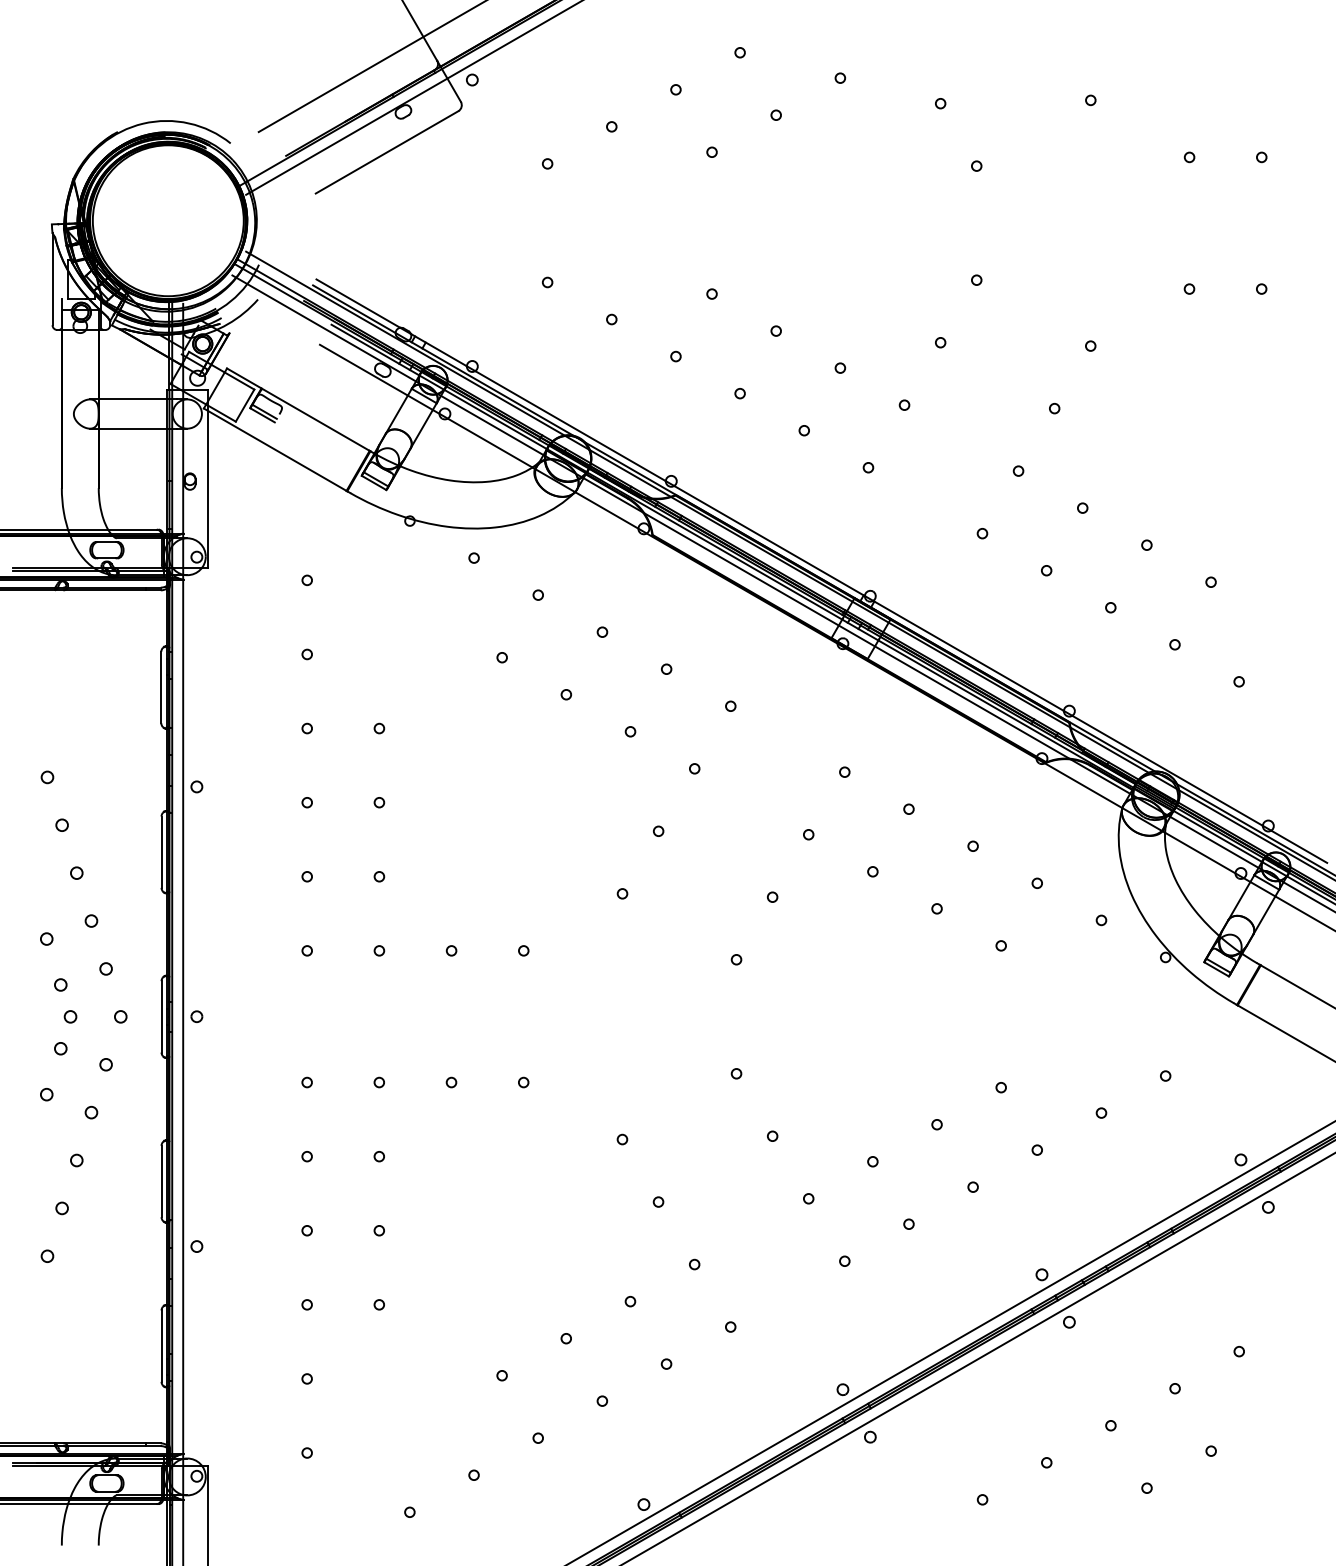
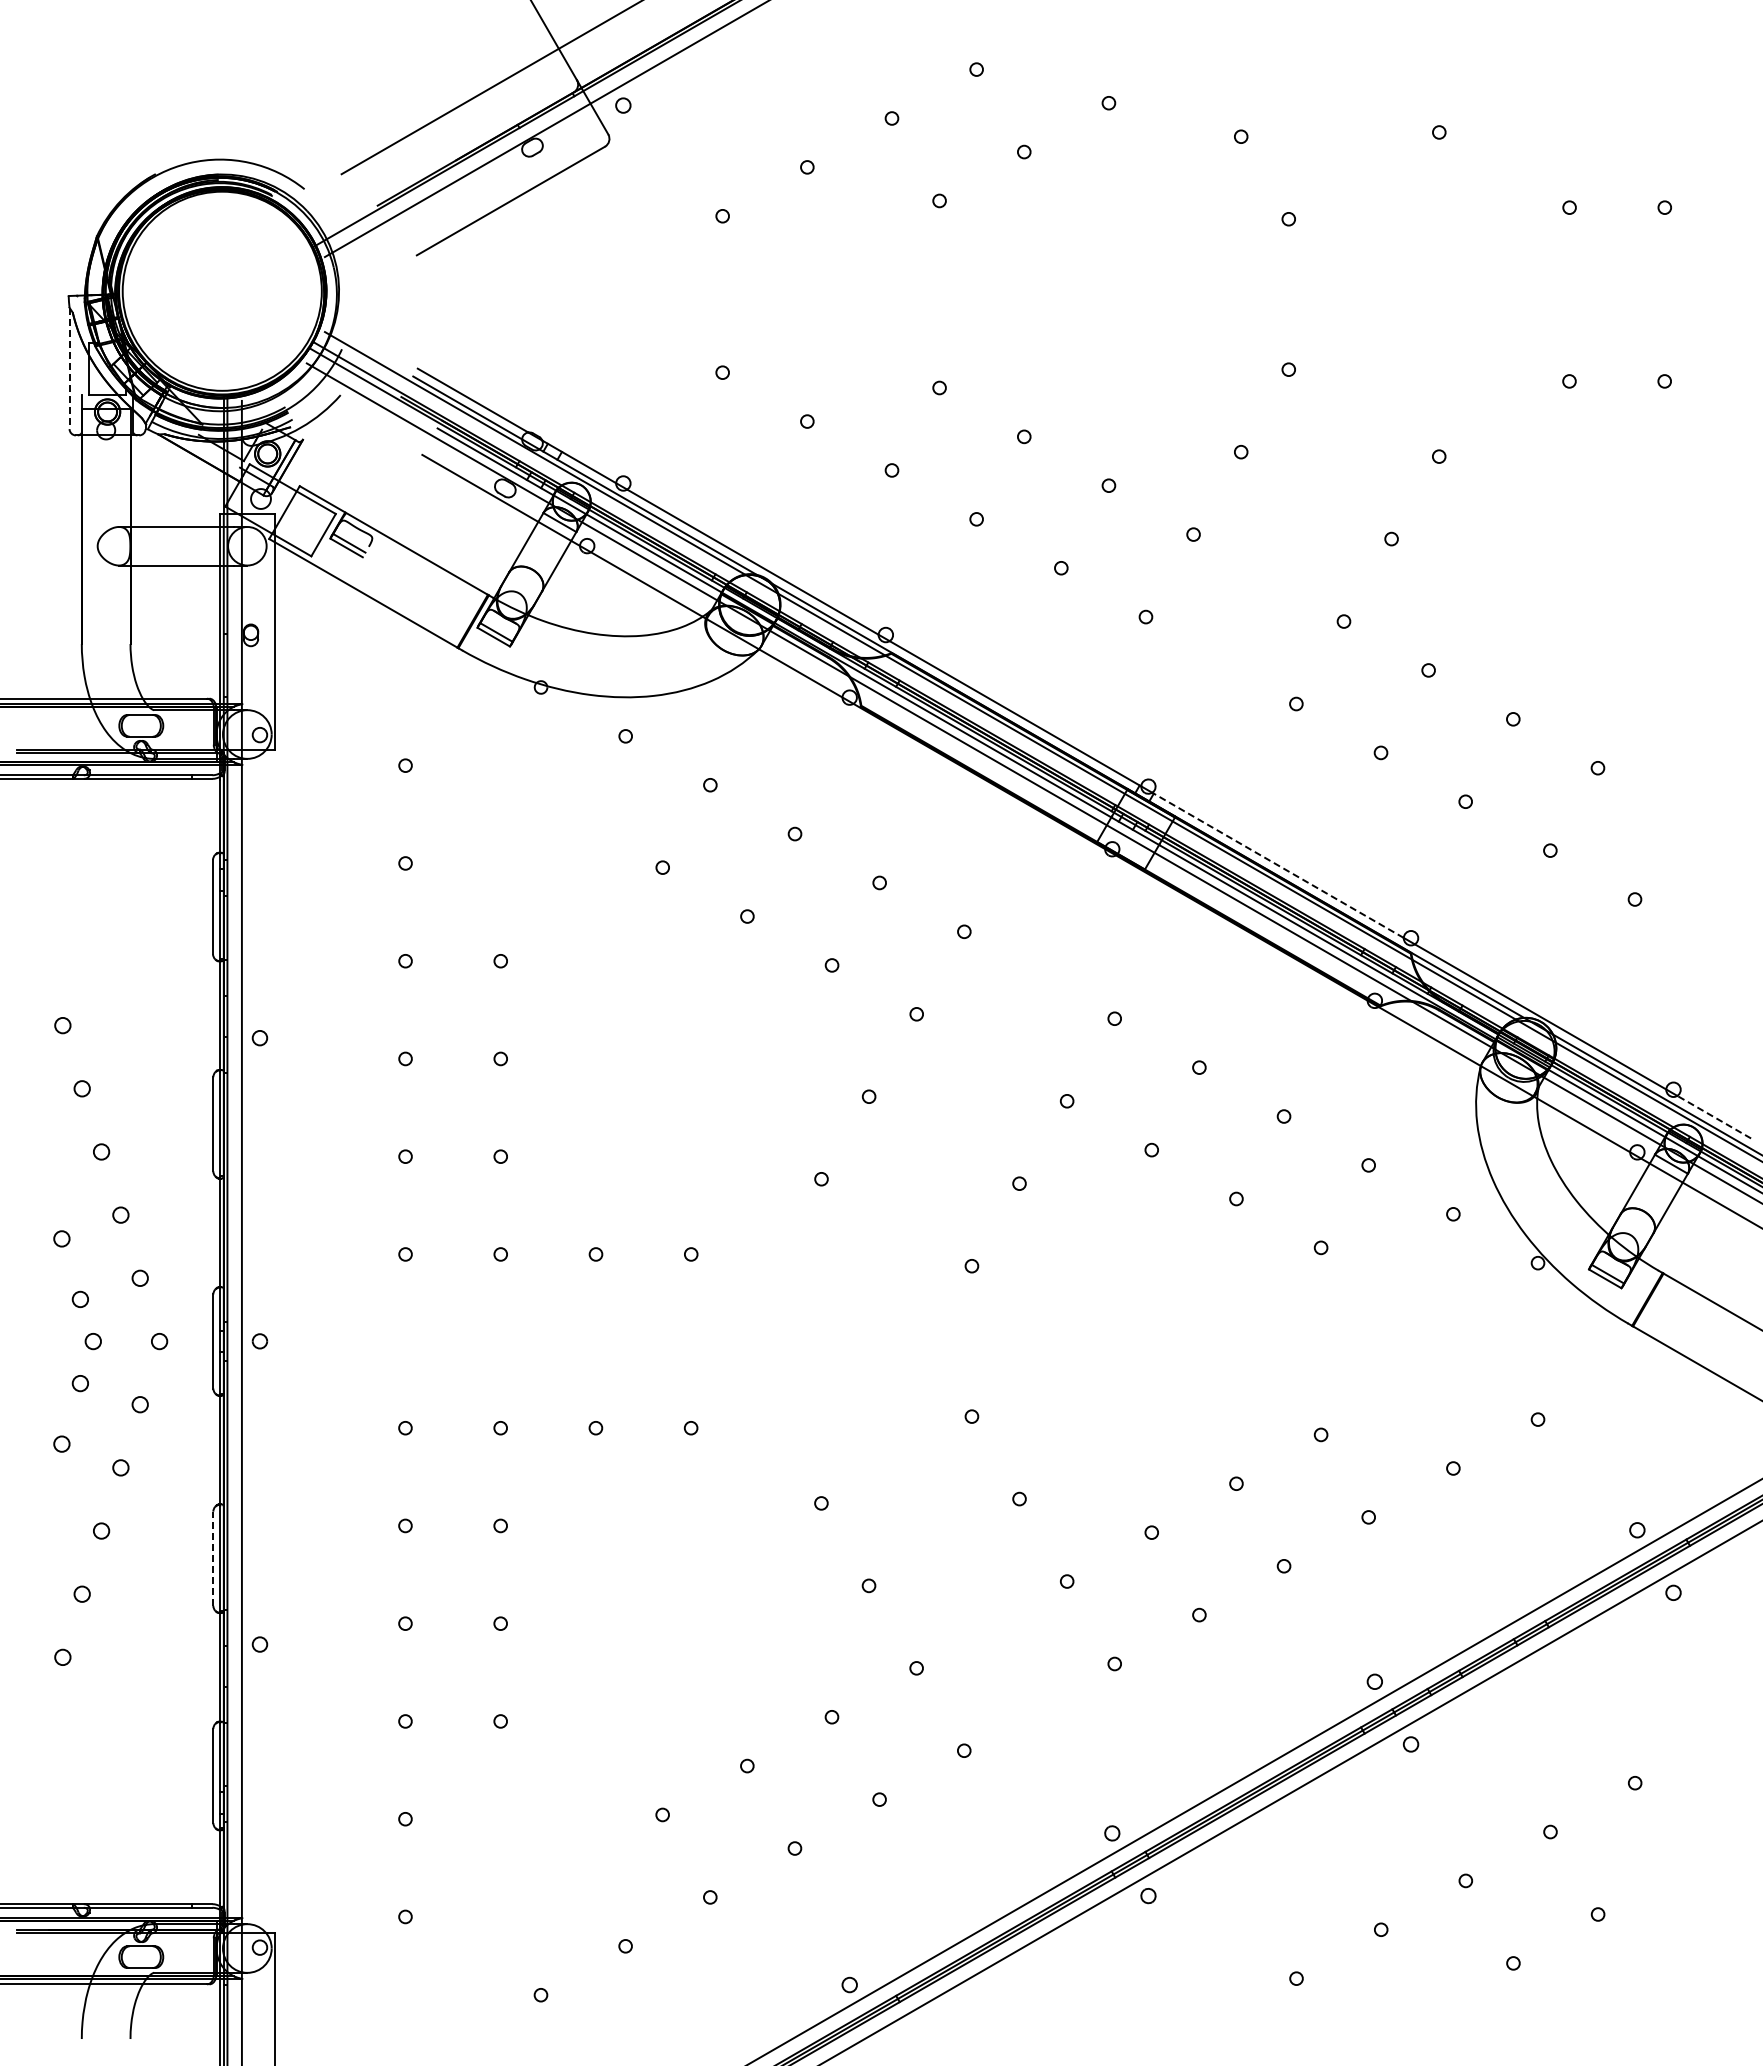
line: (52, 279) -> (69, 368), solid -> dashed
line: (968, 656) -> (1277, 865), solid -> dashed
line: (1299, 847) -> (1714, 1117), solid -> dashed
line: (161, 1181) -> (213, 1558), solid -> dashed

